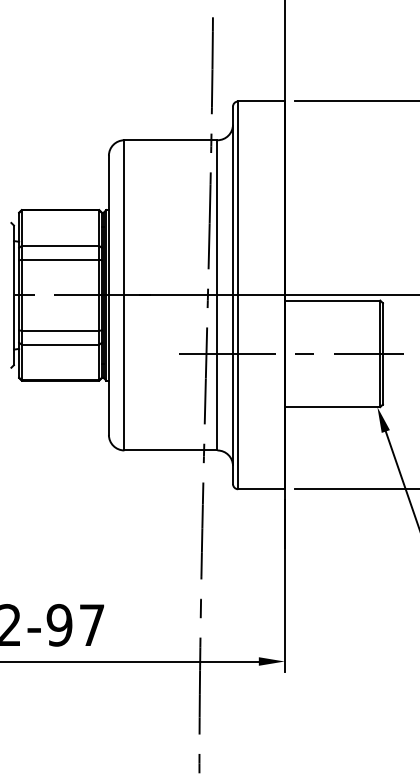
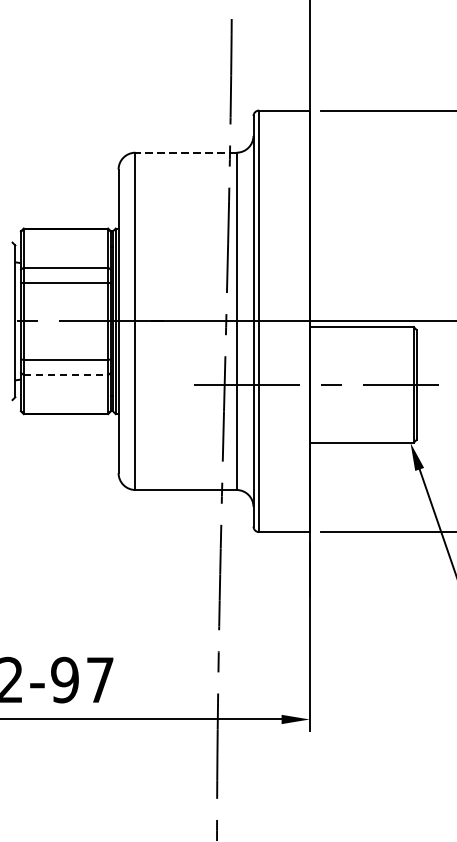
line: (170, 140) -> (185, 152), solid -> dashed
line: (60, 344) -> (65, 374), solid -> dashed

